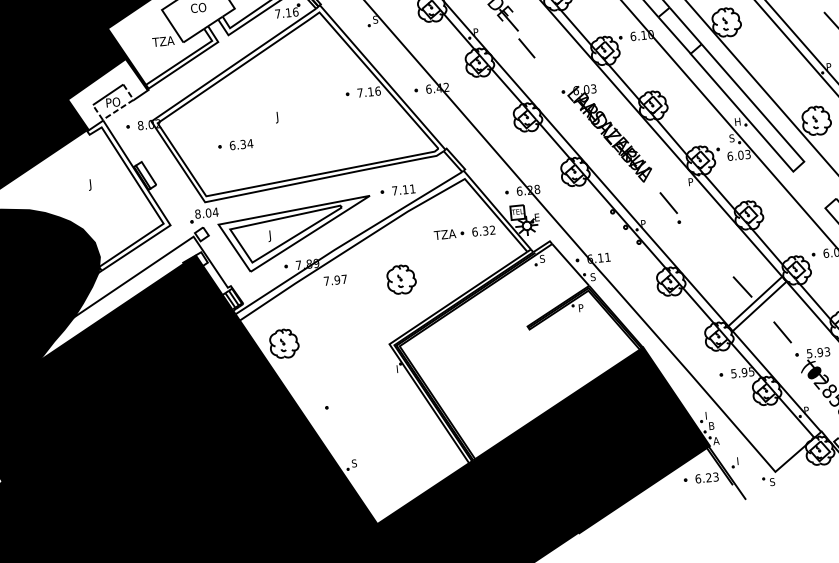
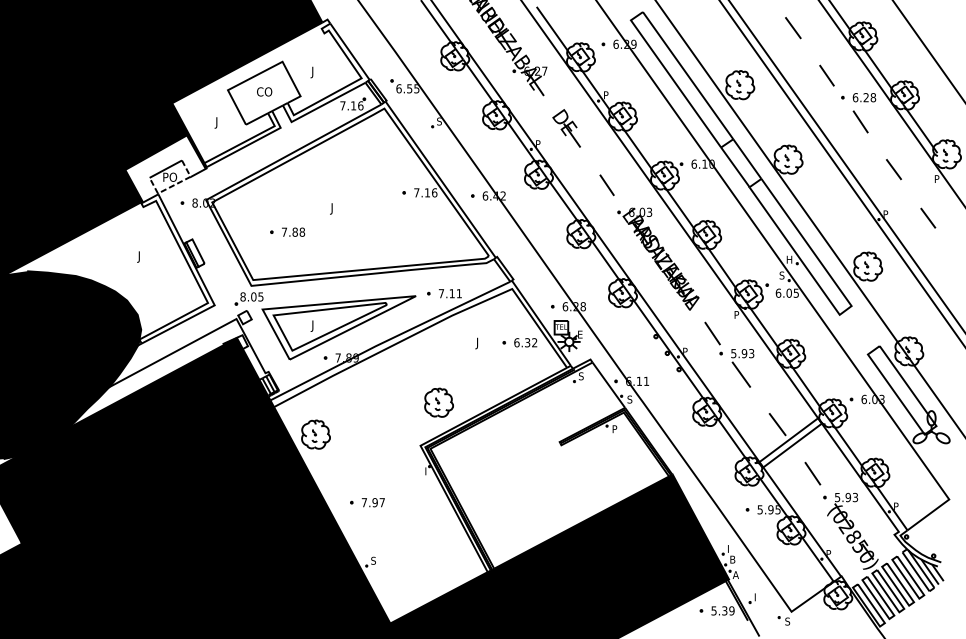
text: (162, 42) -> (225, 122), TZA -> J
line: (526, 48) -> (606, 185), moved
text: (240, 144) -> (292, 231), 6.34 -> 7.88
text: (748, 153) -> (796, 292), 6.03 -> 6.05
text: (215, 211) -> (260, 296), 8.04 -> 8.05
part: (702, 234) -> (742, 368), added
text: (444, 235) -> (486, 343), TZA -> J
part: (400, 279) -> (438, 402), moved
text: (334, 280) -> (372, 502), moved
text: (706, 477) -> (722, 610), 6.23 -> 5.39

